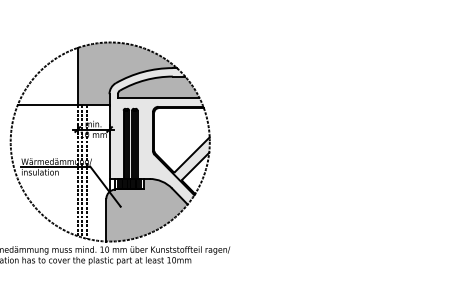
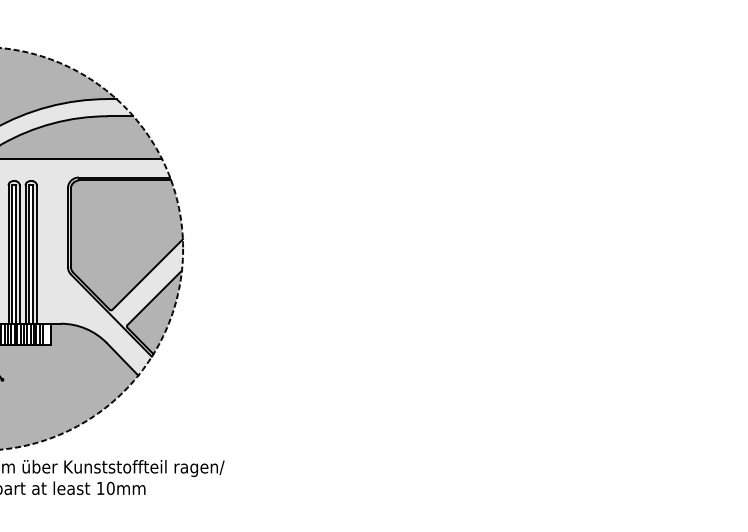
fill: (181, 140) -> (125, 245), added
fill: (195, 173) -> (154, 312), added

